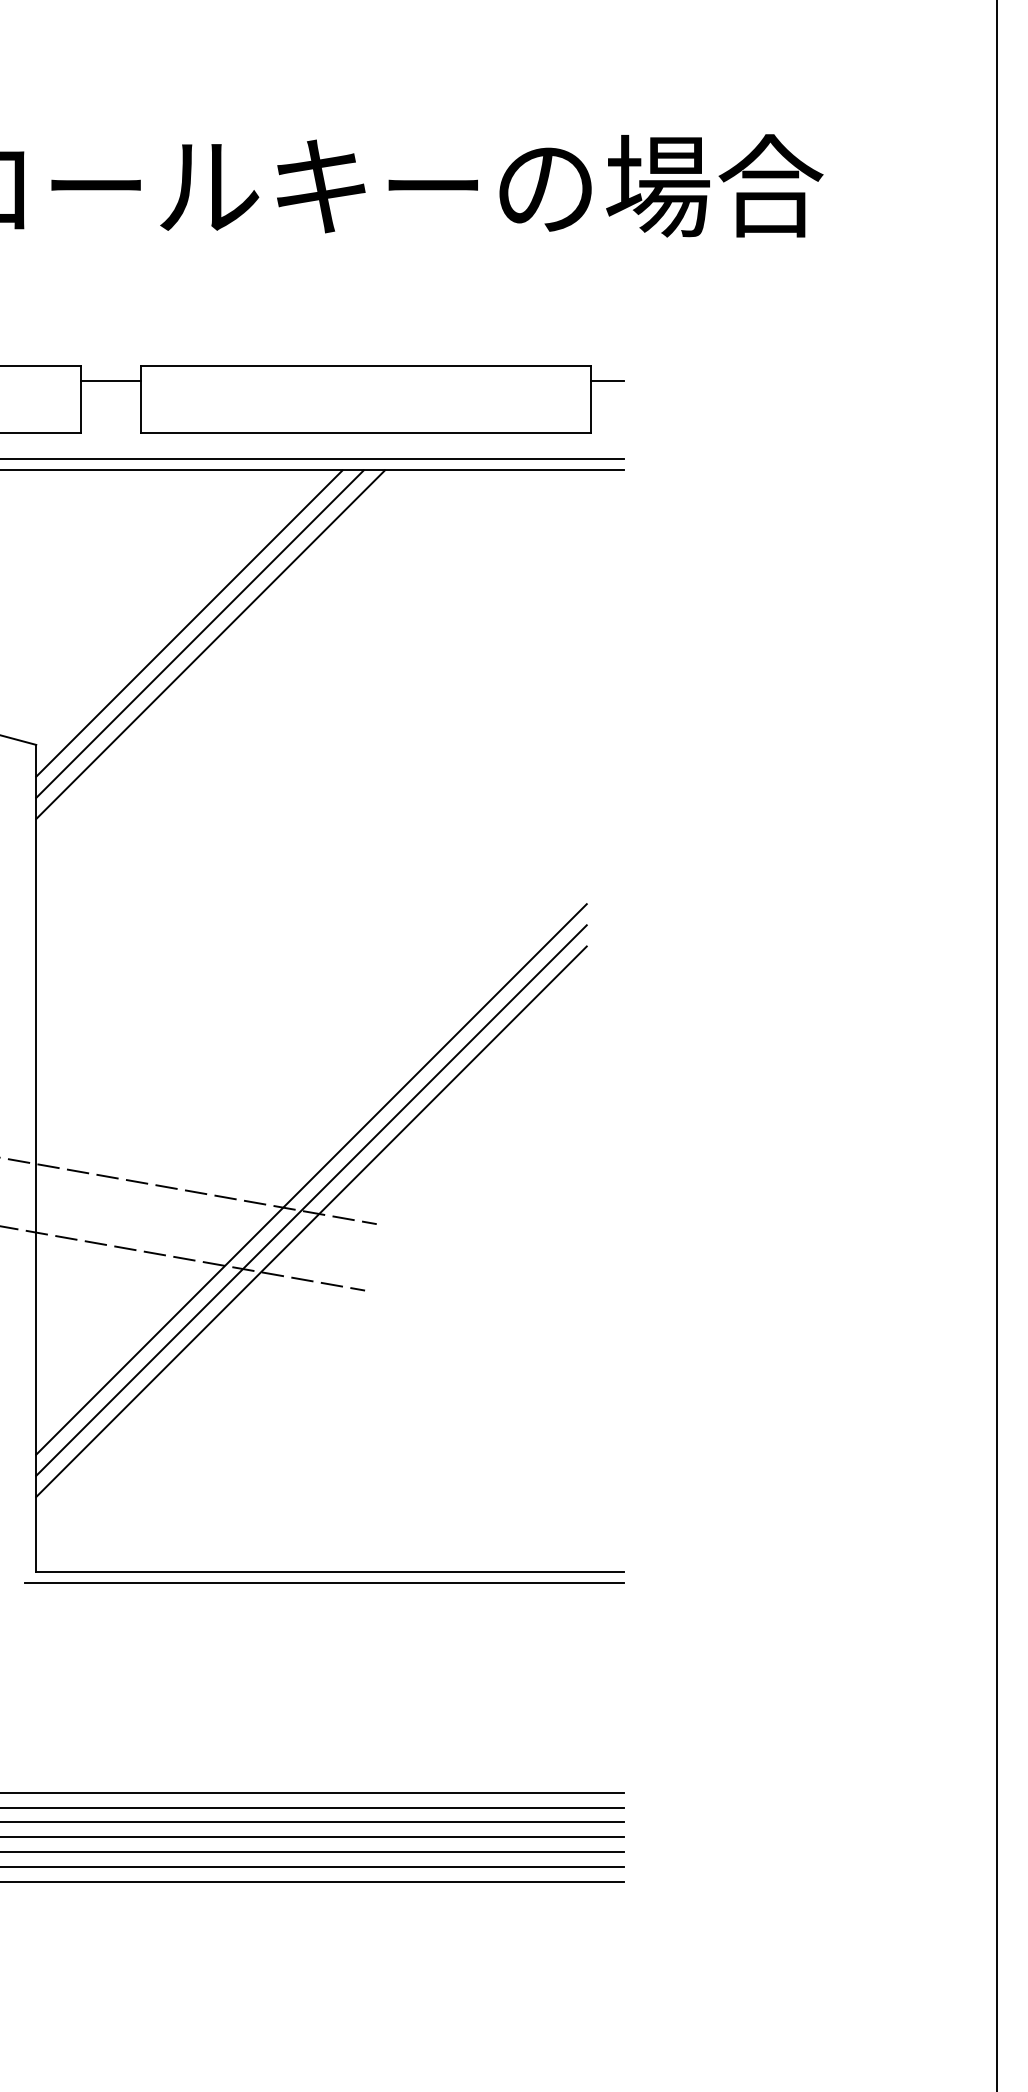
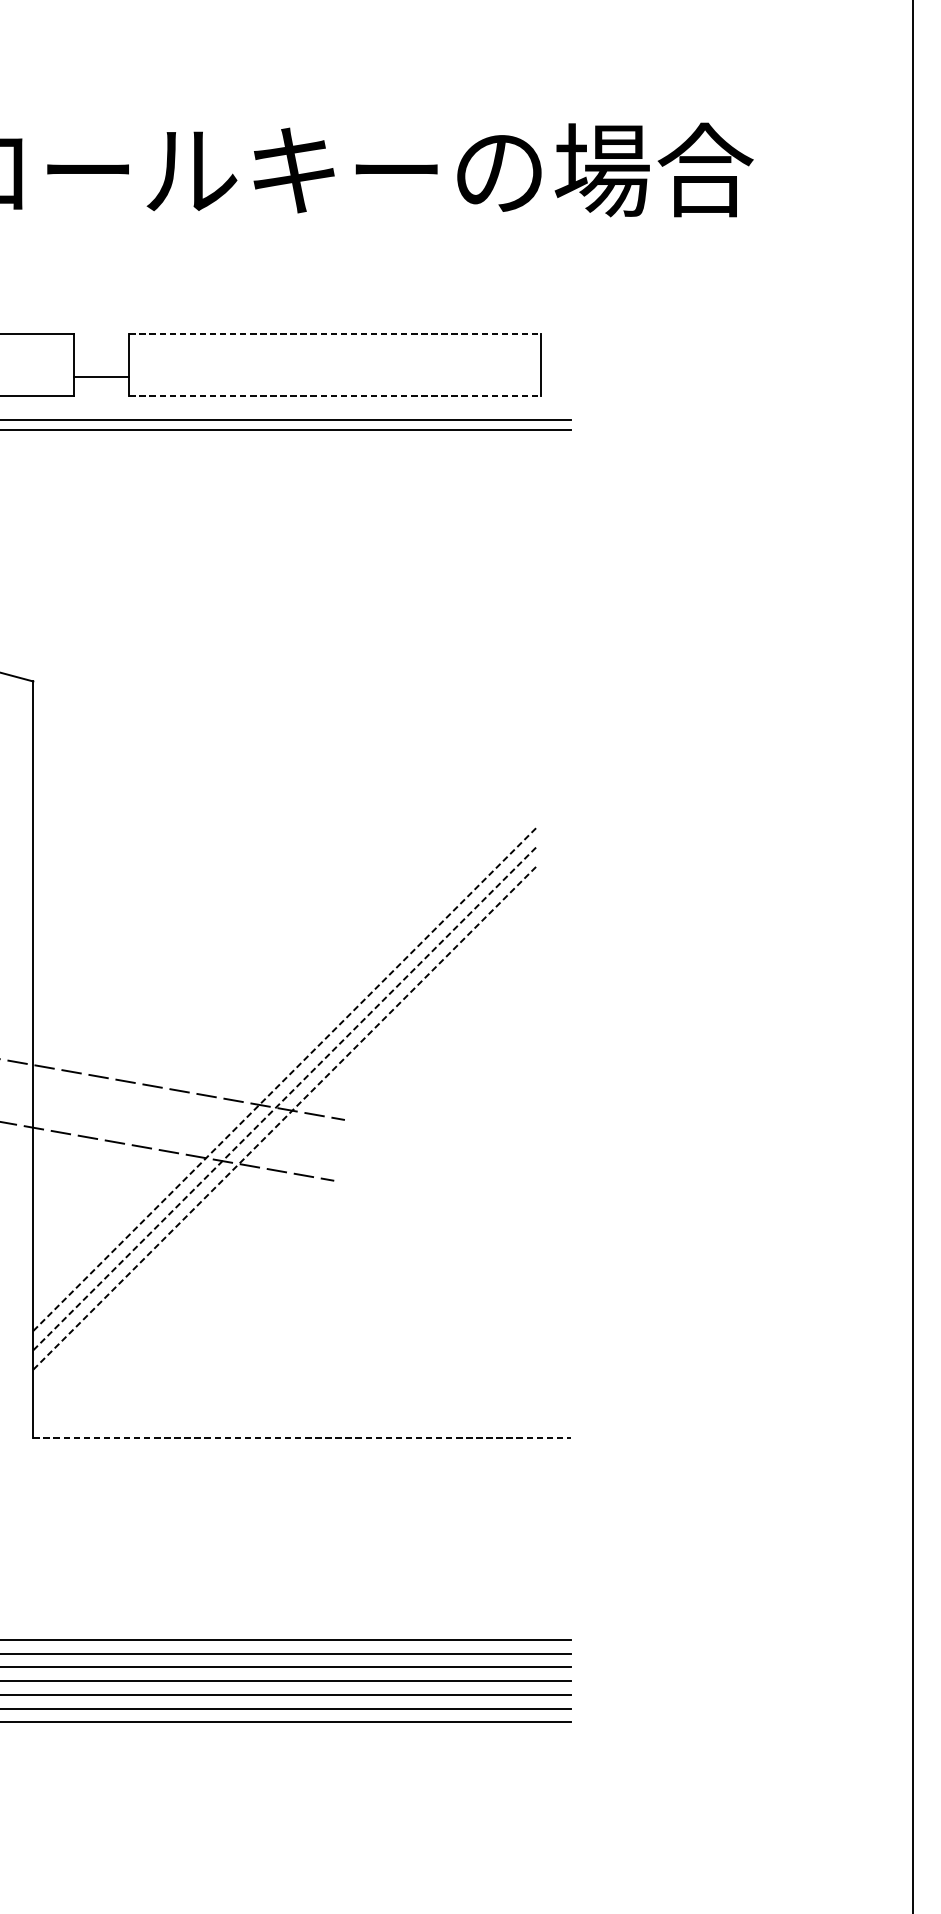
line: (365, 365) -> (334, 334), solid -> dashed
line: (111, 380) -> (102, 377), moved
line: (607, 380) -> (556, 348), removed
line: (365, 433) -> (334, 396), solid -> dashed
line: (189, 623) -> (173, 570), removed
line: (199, 633) -> (182, 579), removed
line: (210, 644) -> (192, 589), removed
line: (311, 1179) -> (285, 1079), solid -> dashed
line: (311, 1200) -> (285, 1098), solid -> dashed
line: (311, 1221) -> (285, 1117), solid -> dashed
line: (330, 1571) -> (302, 1437), solid -> dashed
line: (324, 1582) -> (297, 1447), removed

